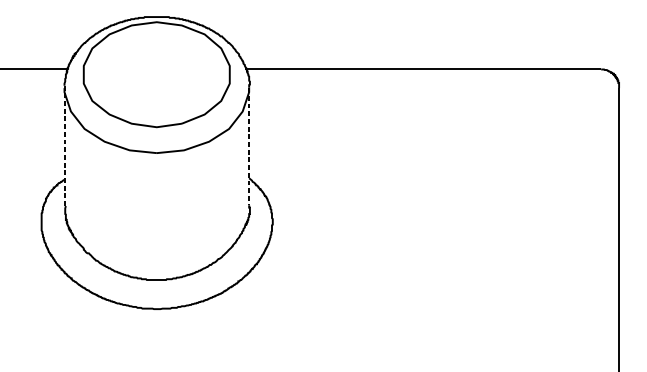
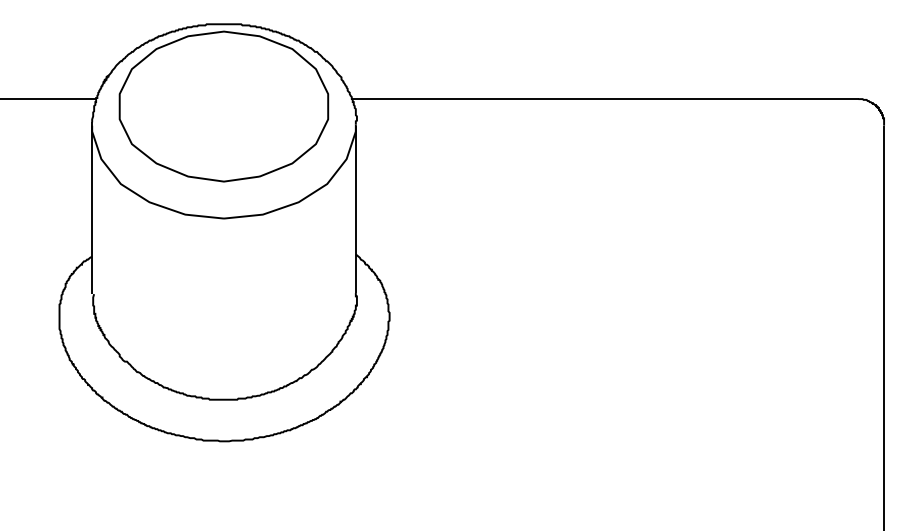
line: (64, 146) -> (92, 209), dashed -> solid
line: (248, 146) -> (355, 209), dashed -> solid

